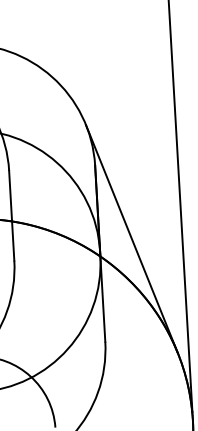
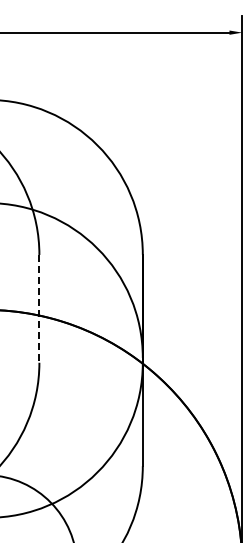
line: (11, 215) -> (39, 308), solid -> dashed
line: (131, 238) -> (181, 344), removed

